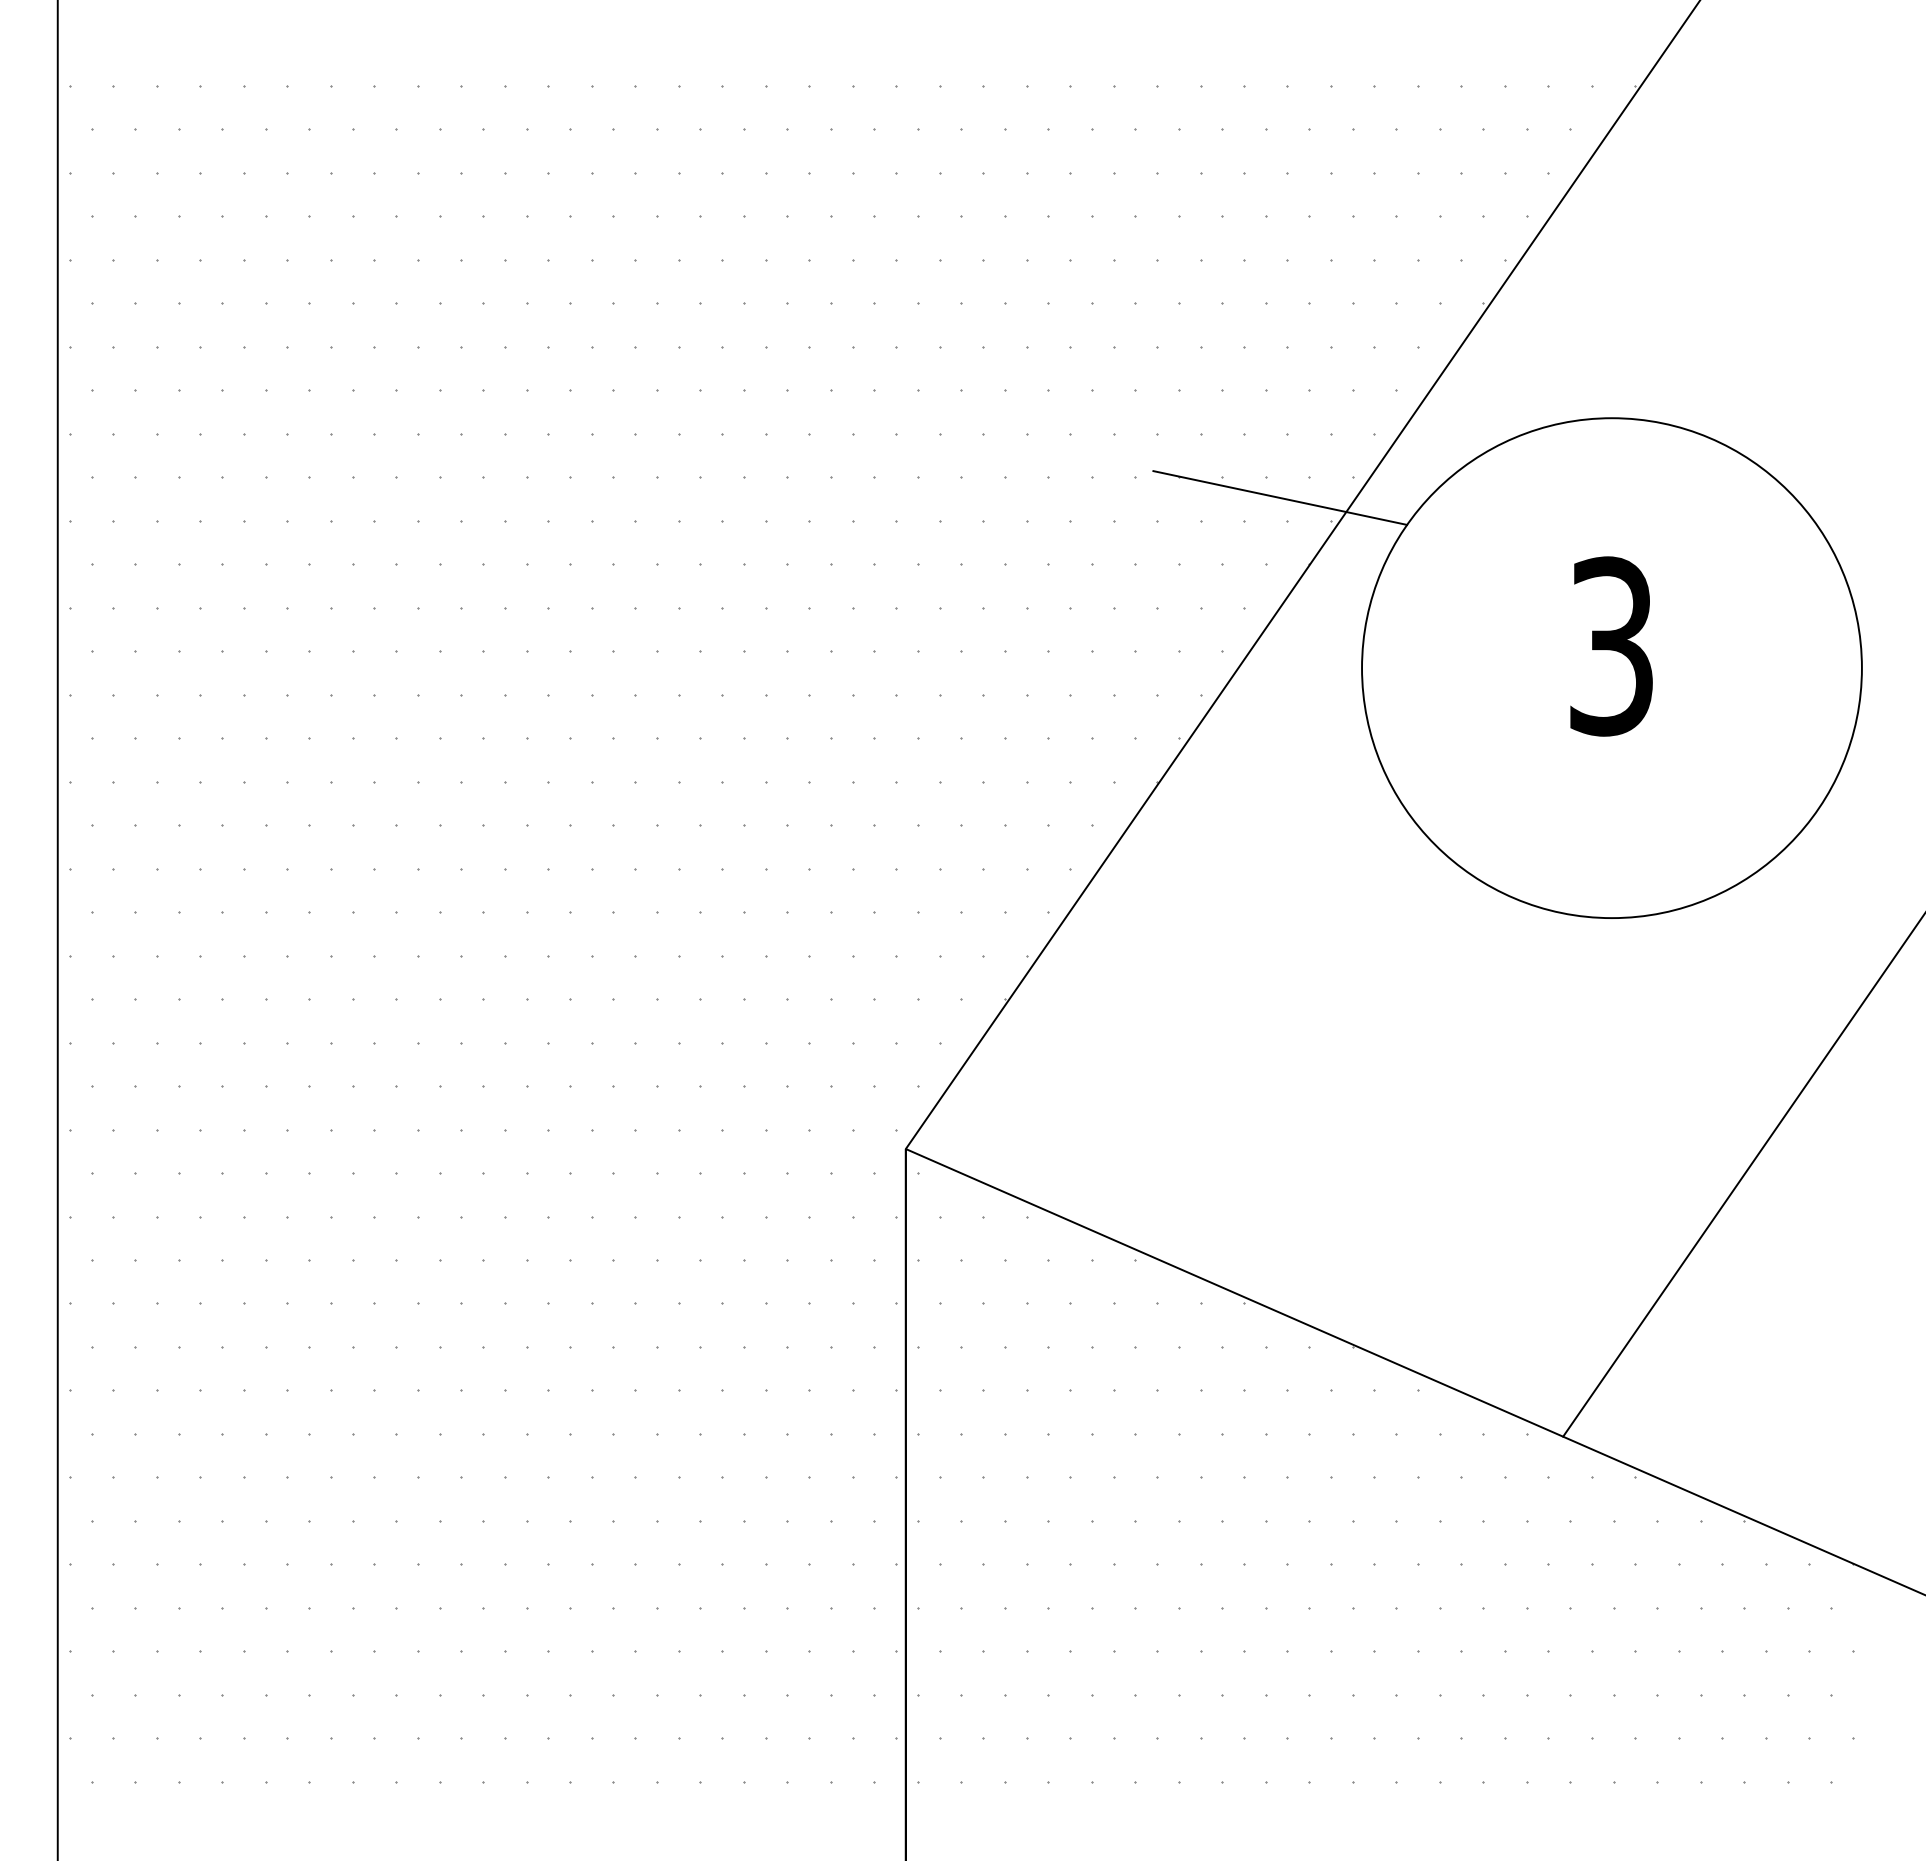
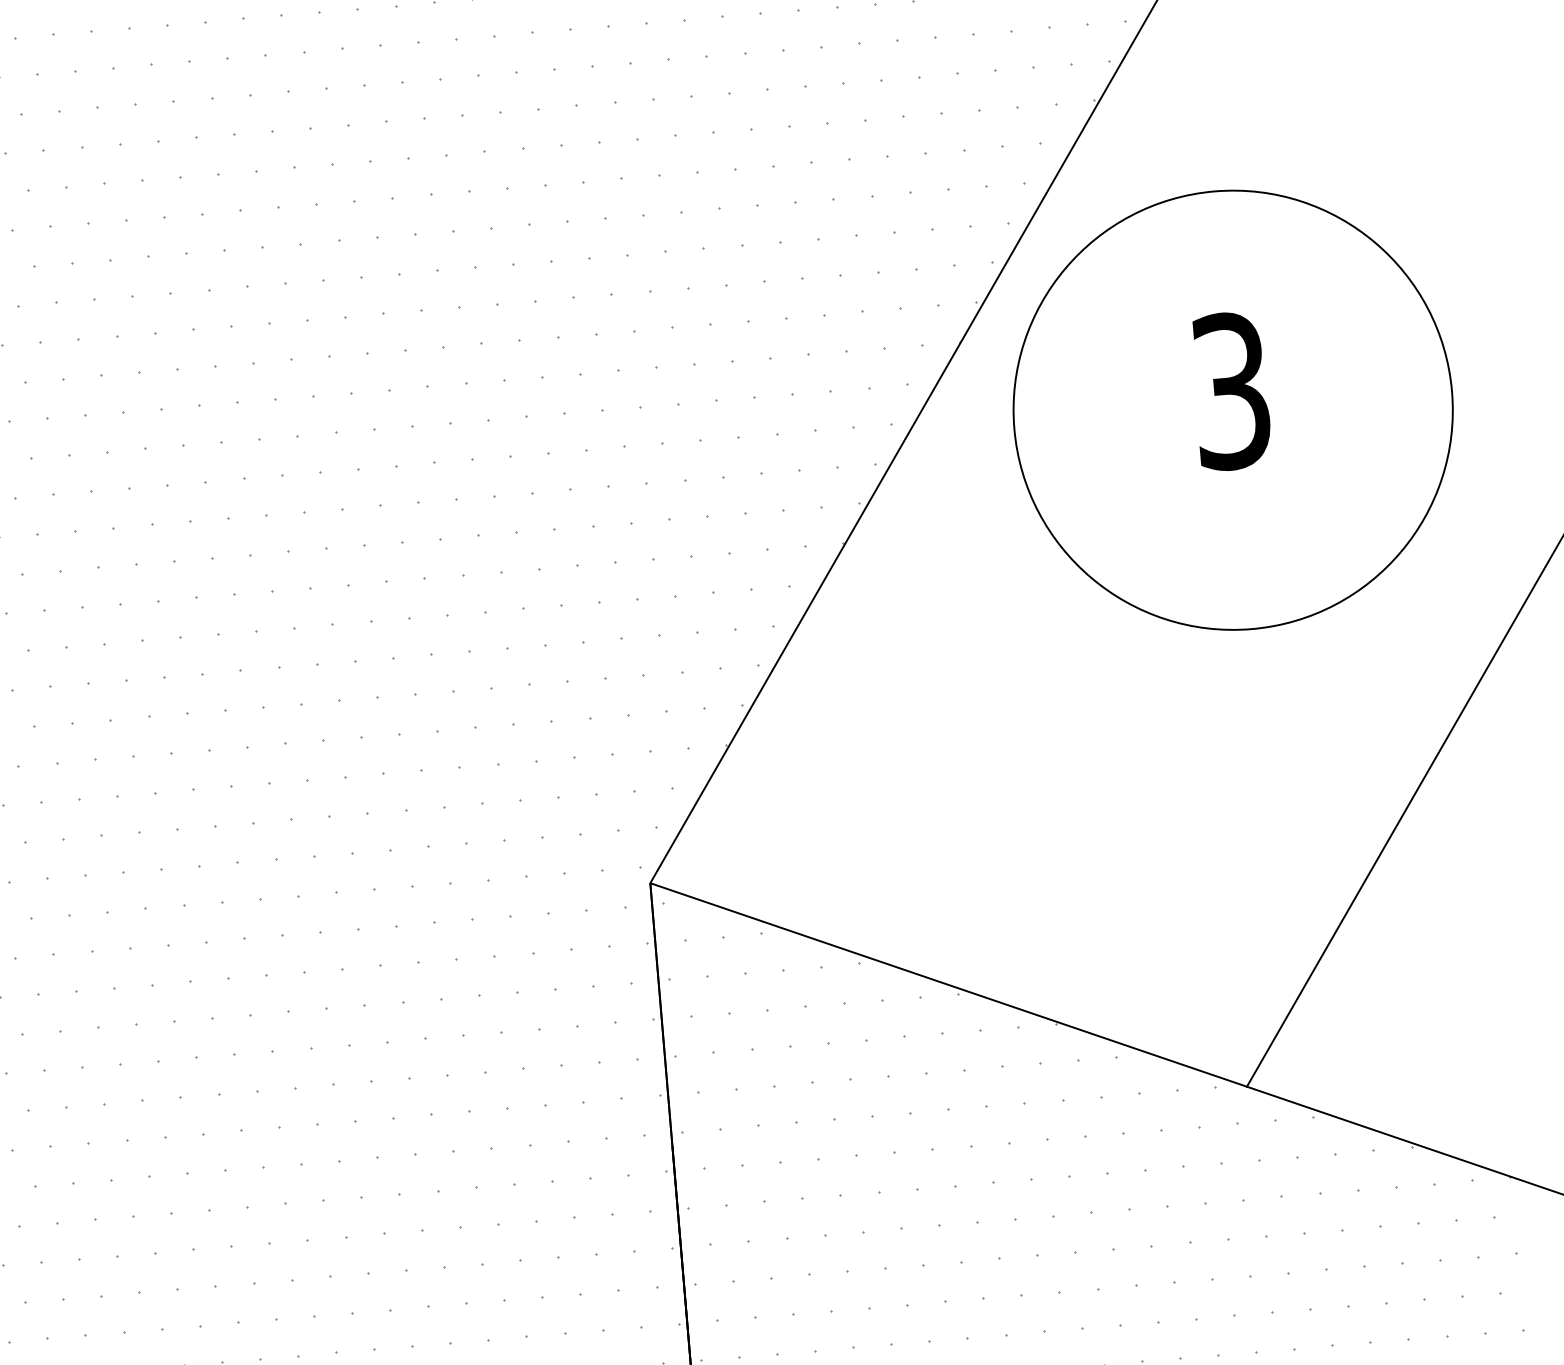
line: (1280, 497) -> (930, 285), removed

